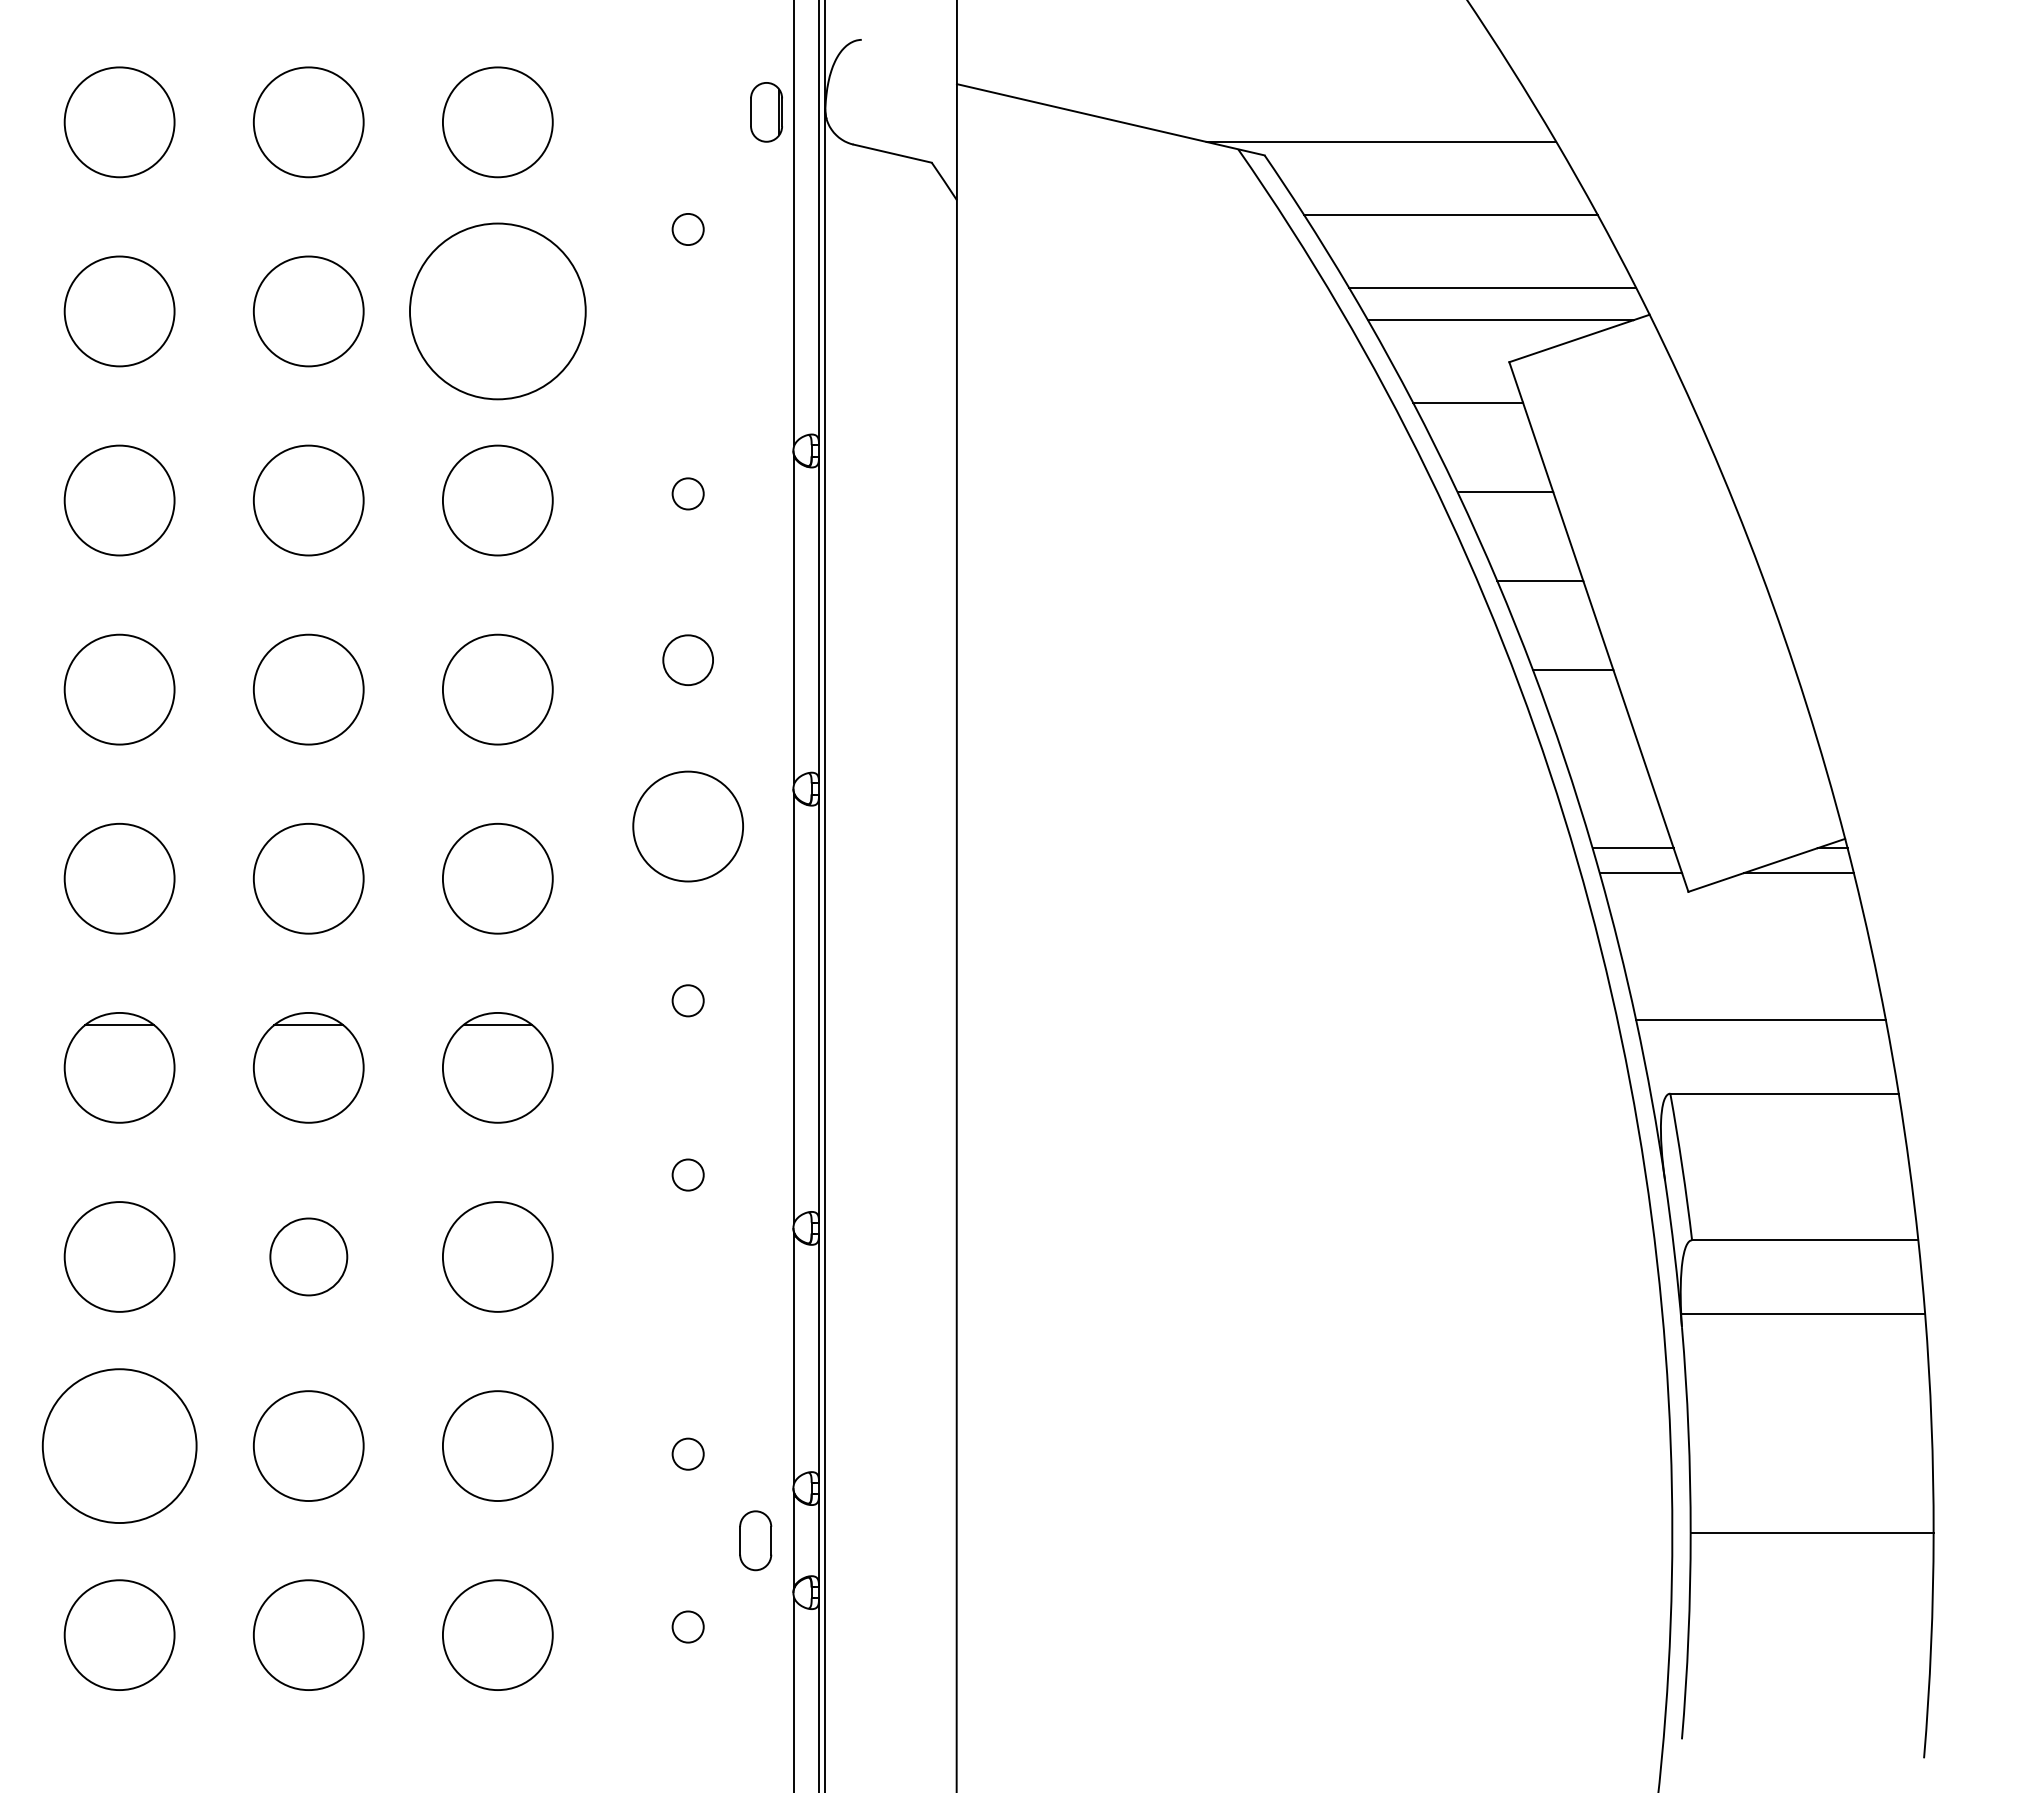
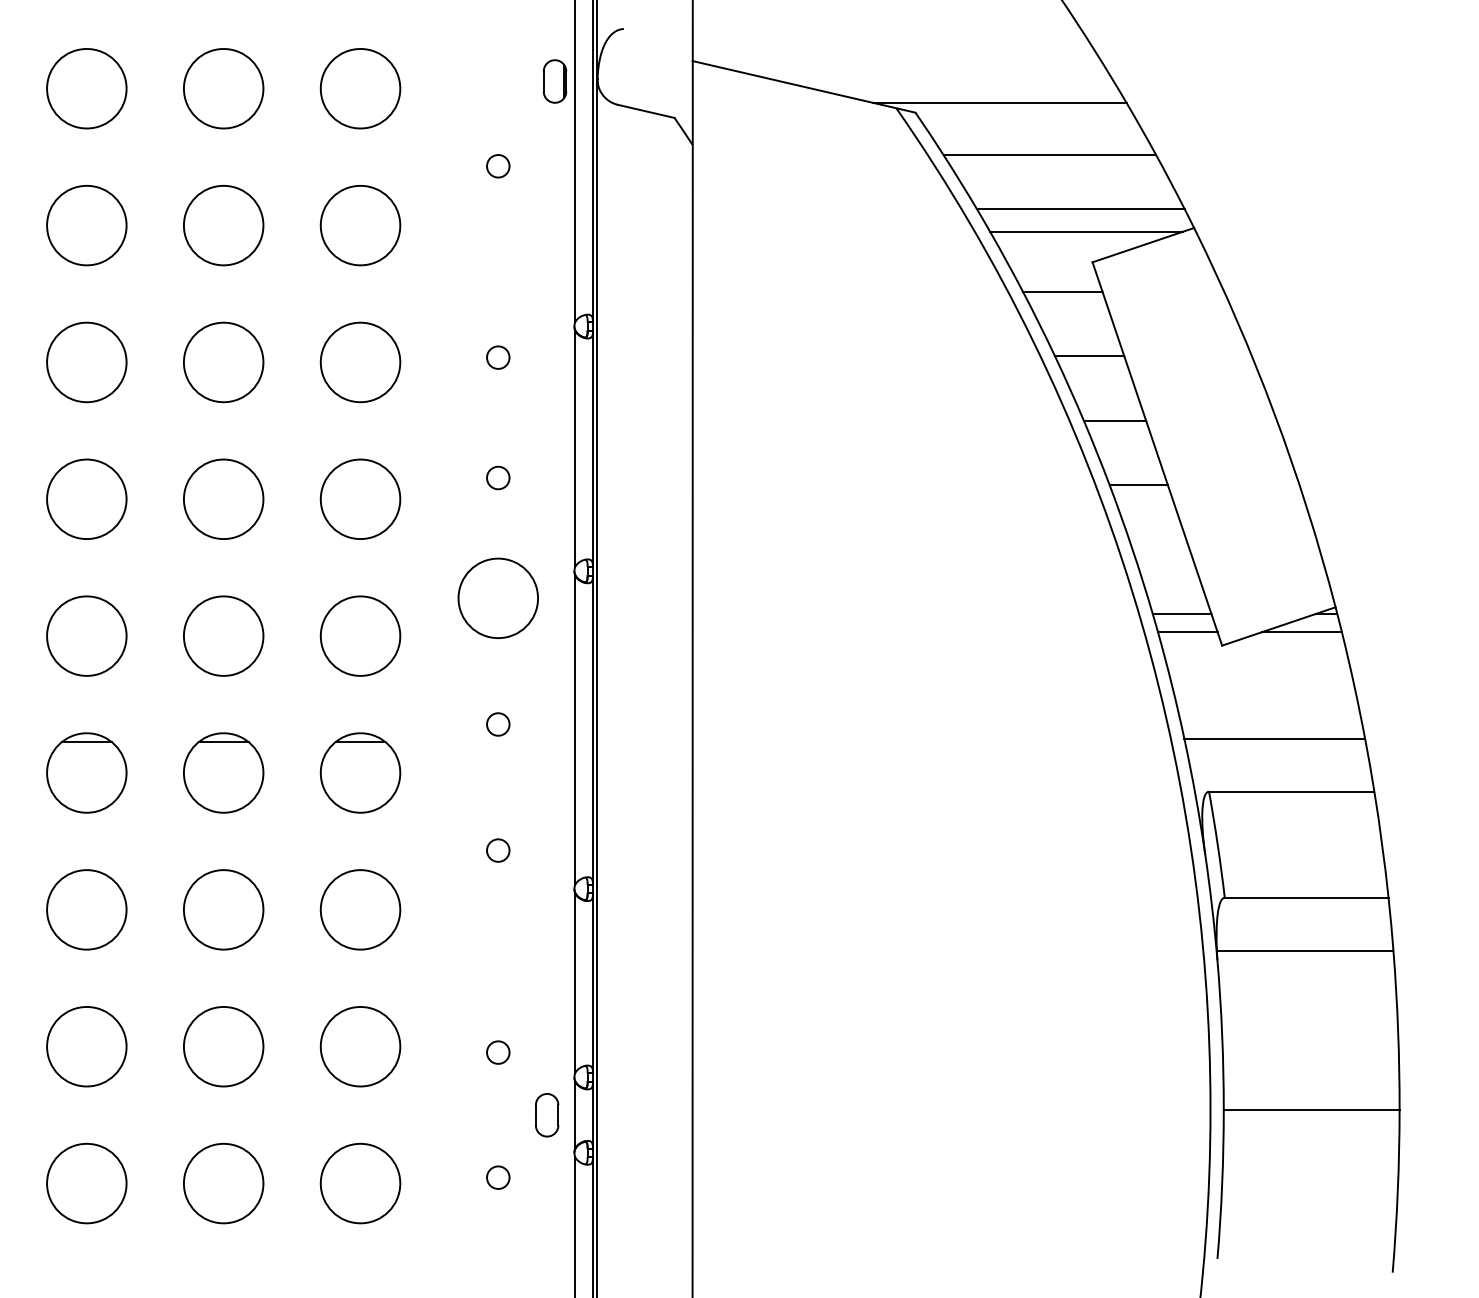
circle: (497, 311) -> (360, 225), size x0.62
circle: (687, 659) -> (497, 477), size x0.62
circle: (308, 1256) -> (223, 909), size x1.43
circle: (119, 1445) -> (86, 1046), size x0.71

